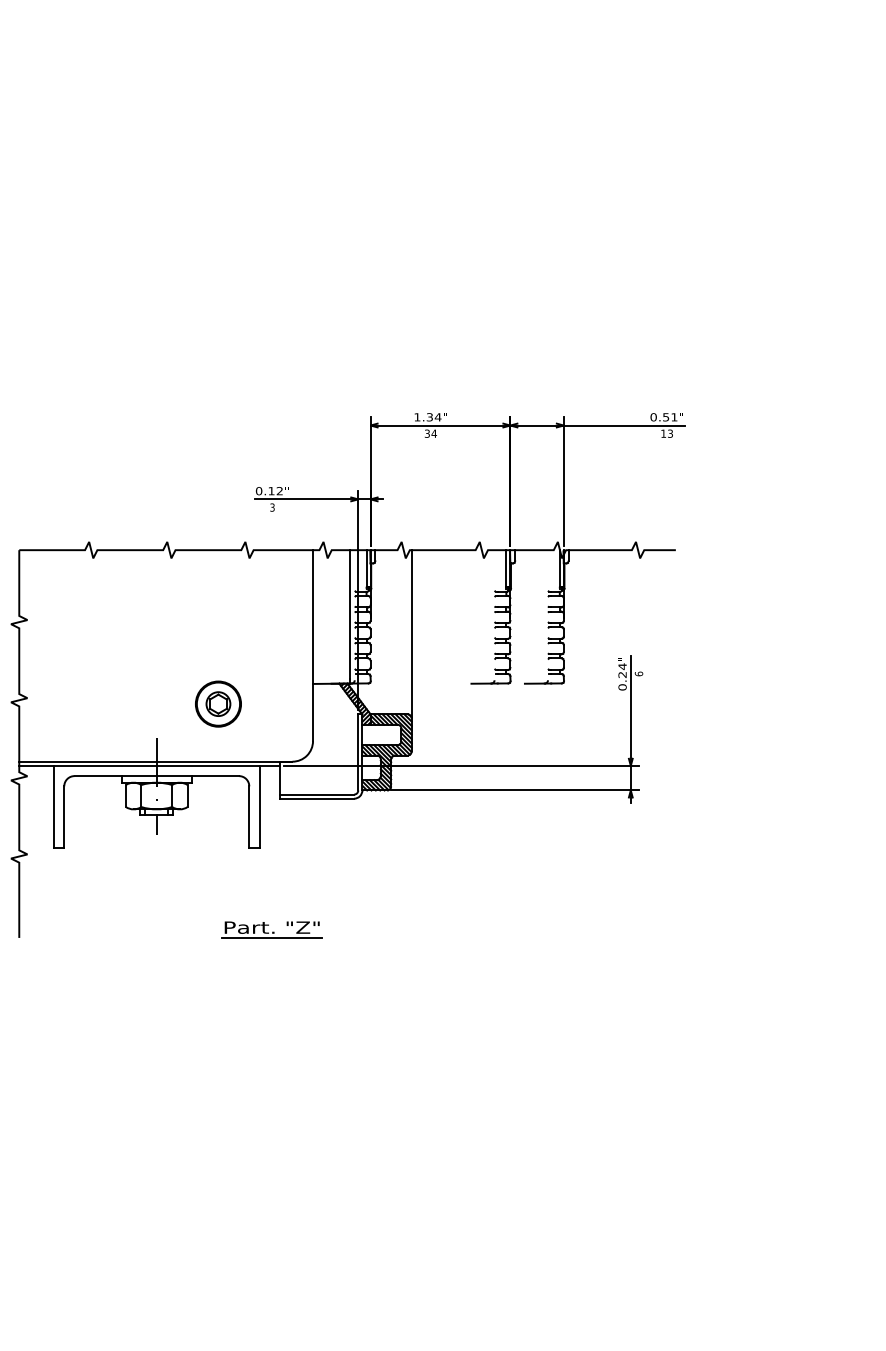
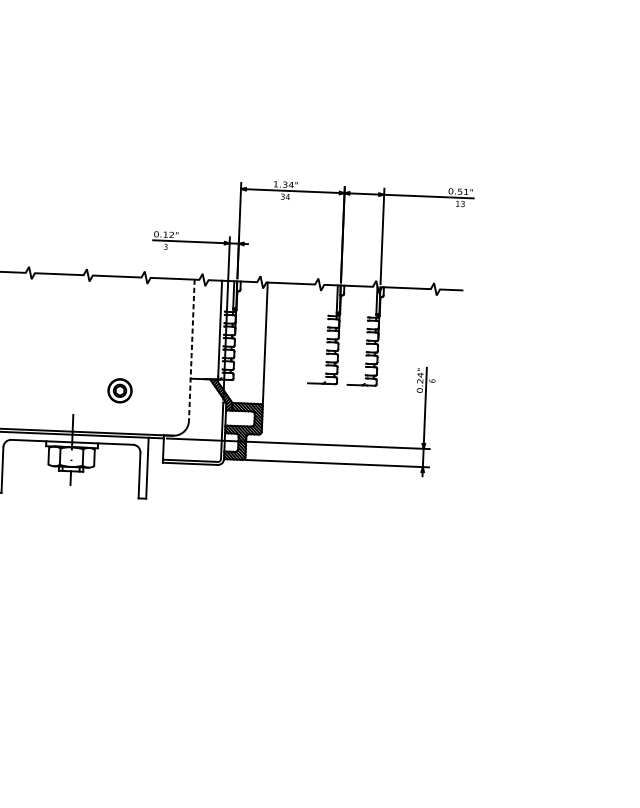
line: (313, 646) -> (192, 351), solid -> dashed
part: (218, 703) -> (120, 390), size x0.7
part: (271, 929) -> (152, 559), removed

